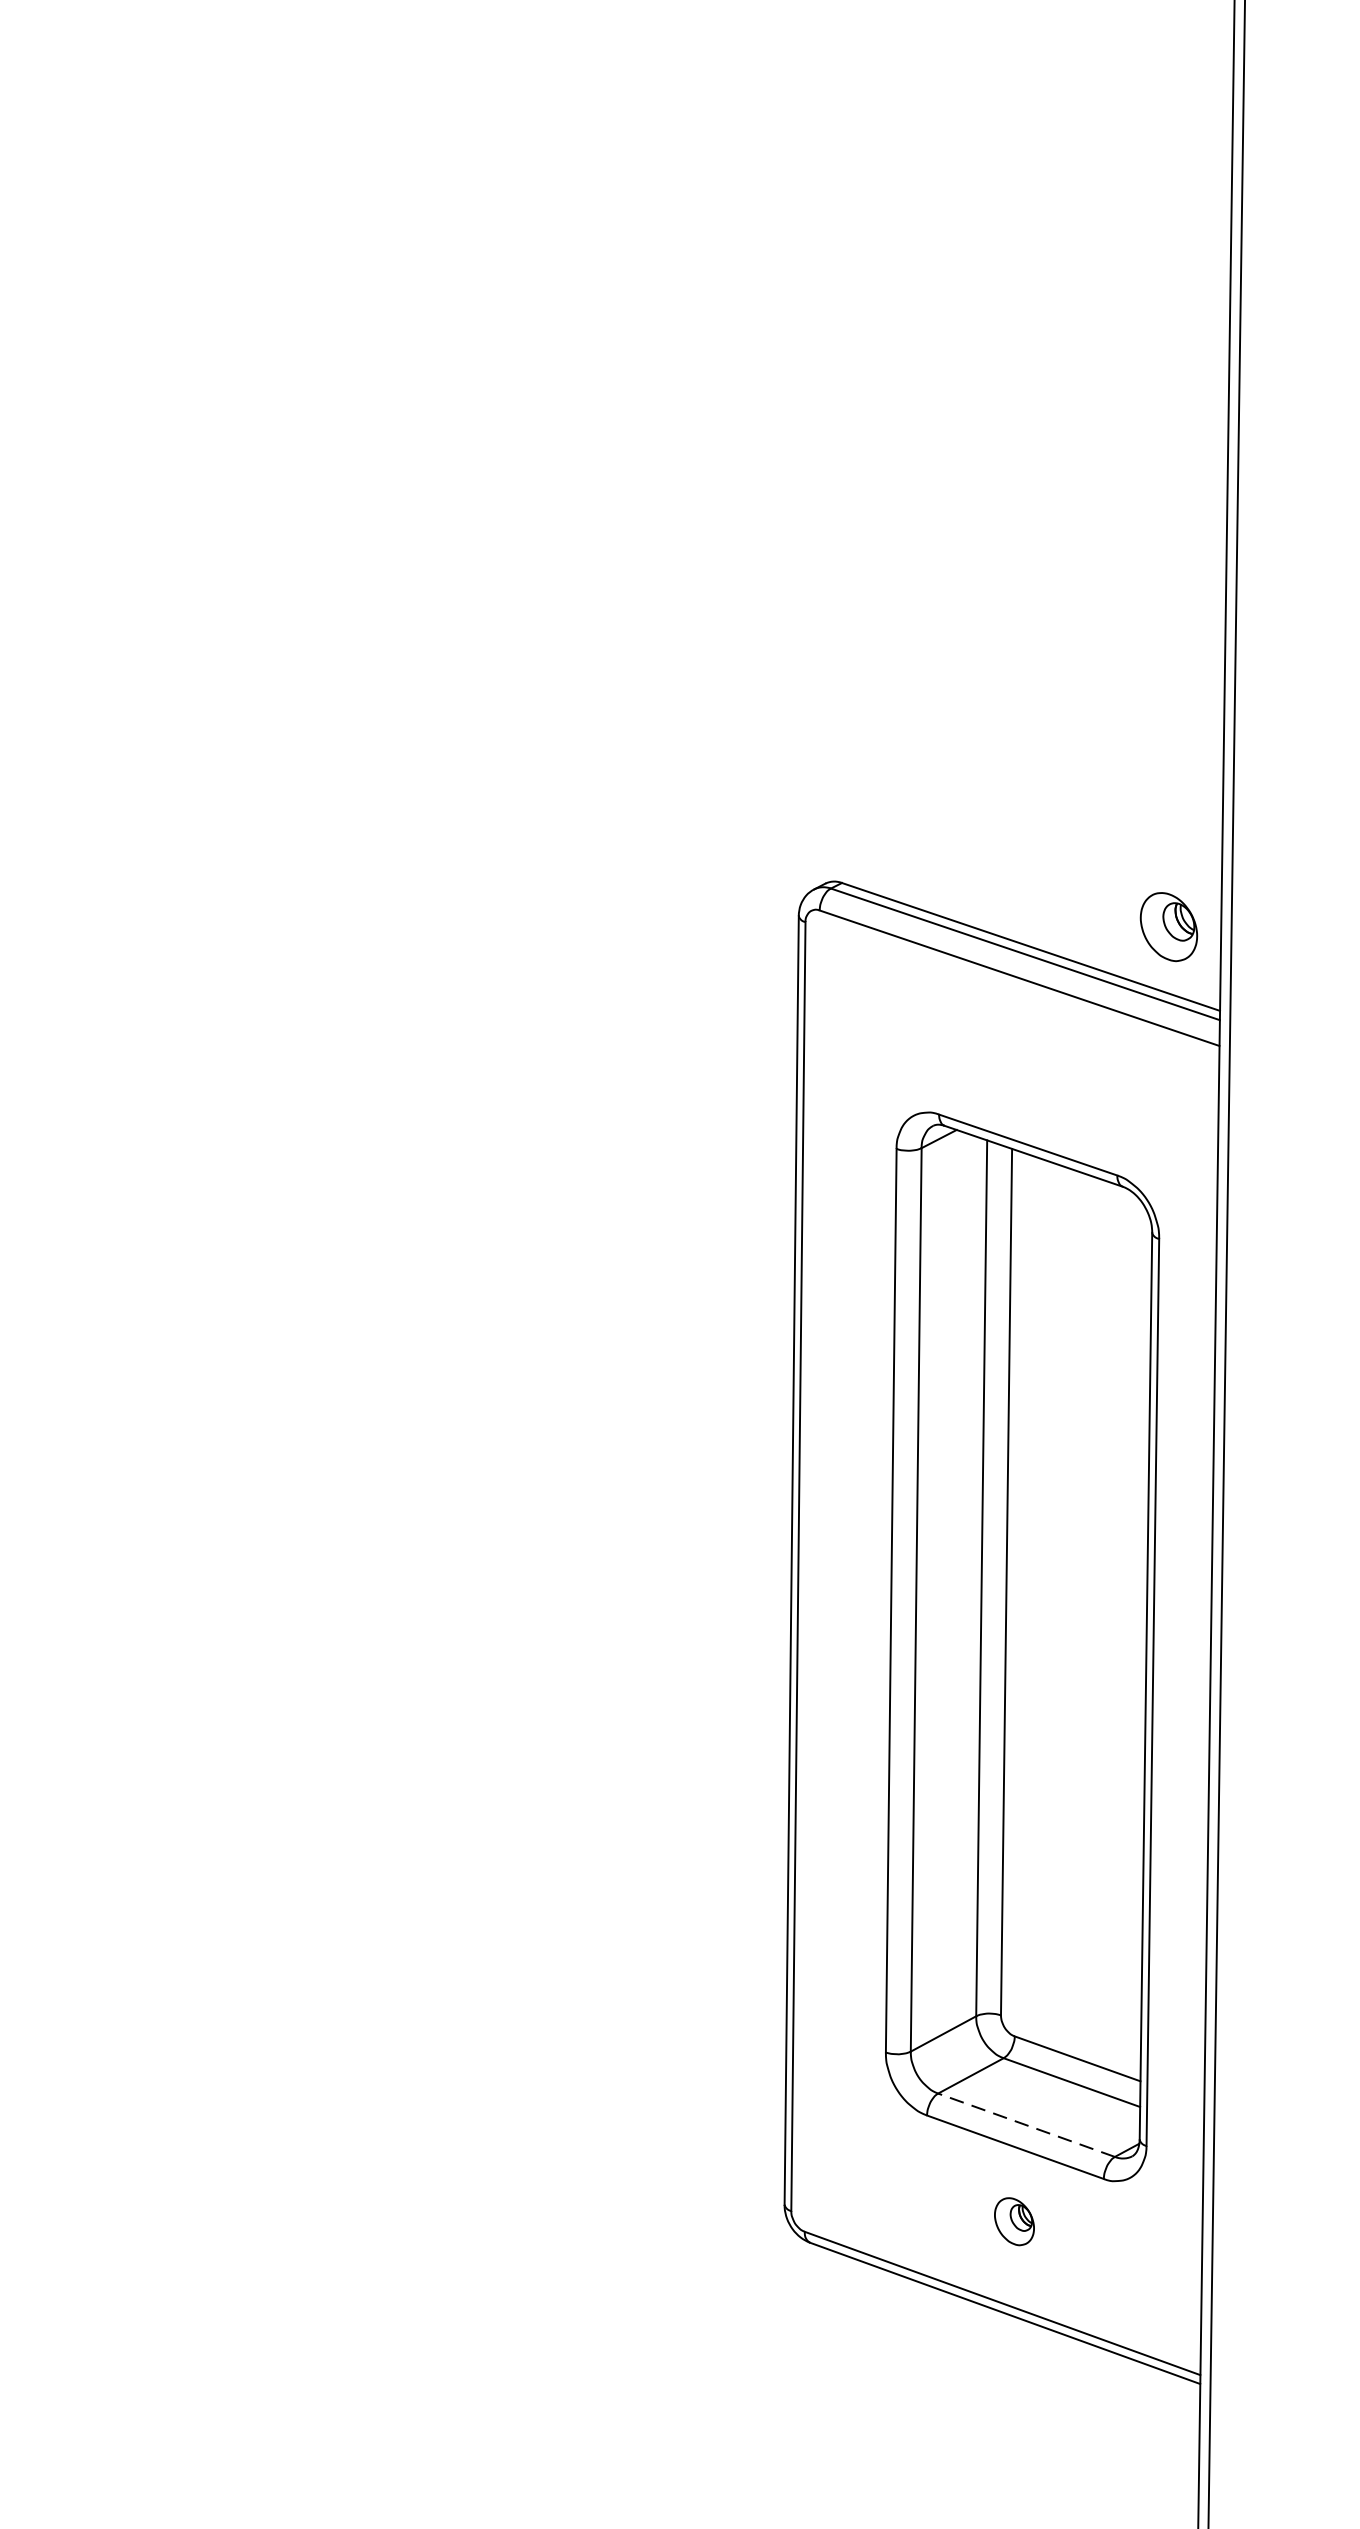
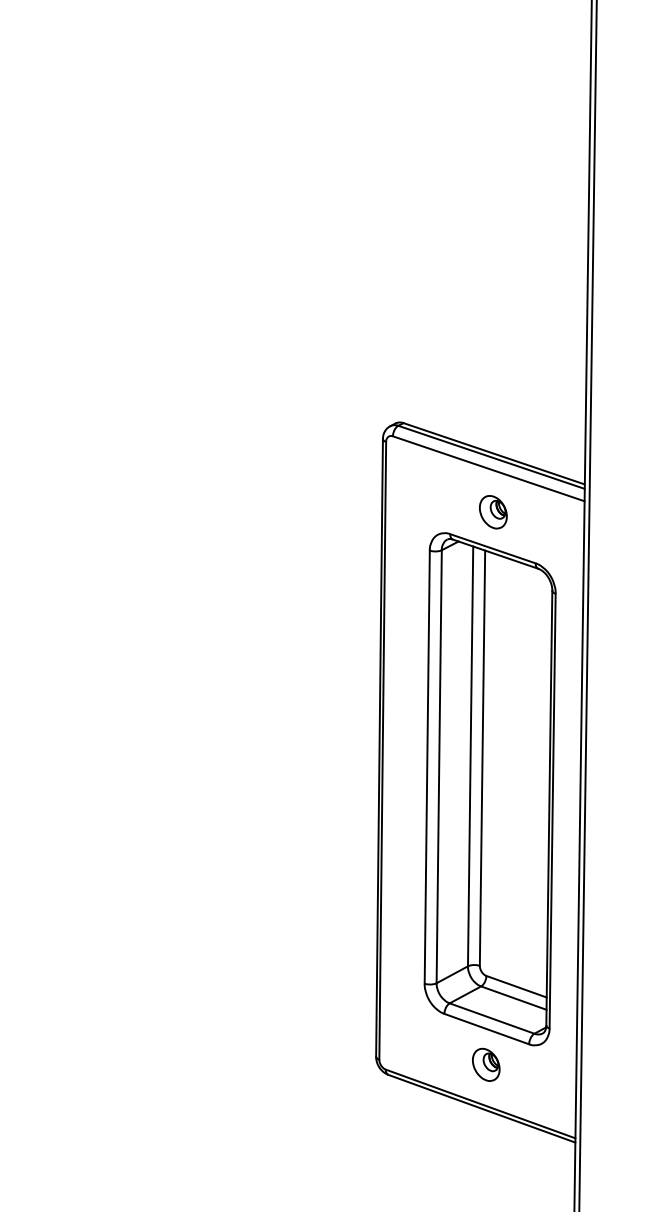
part: (1169, 927) -> (493, 512), moved
line: (1025, 2125) -> (491, 1018), dashed -> solid
part: (1014, 2221) -> (486, 1064), size x1.43

